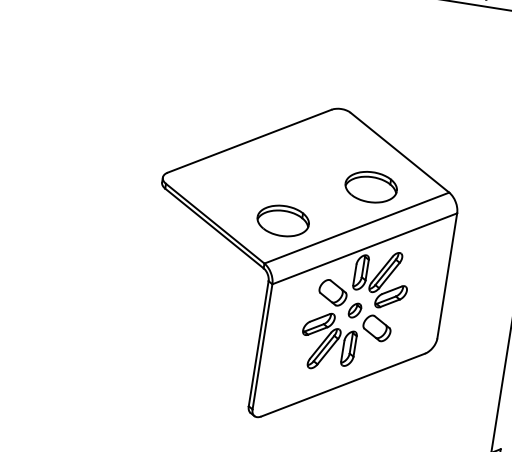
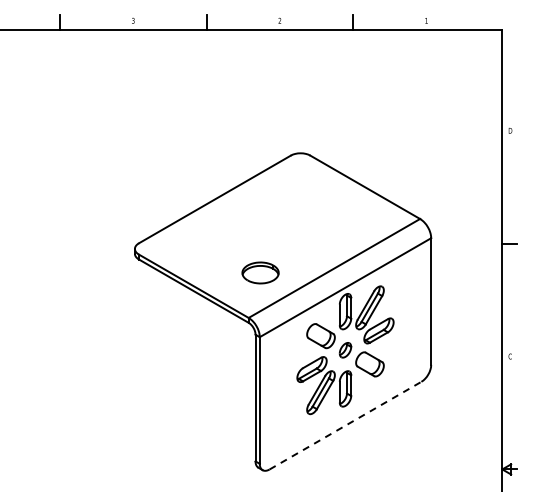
part: (371, 186) -> (342, 225), removed
part: (283, 220) -> (260, 272), size x0.7
line: (343, 384) -> (345, 425), solid -> dashed

